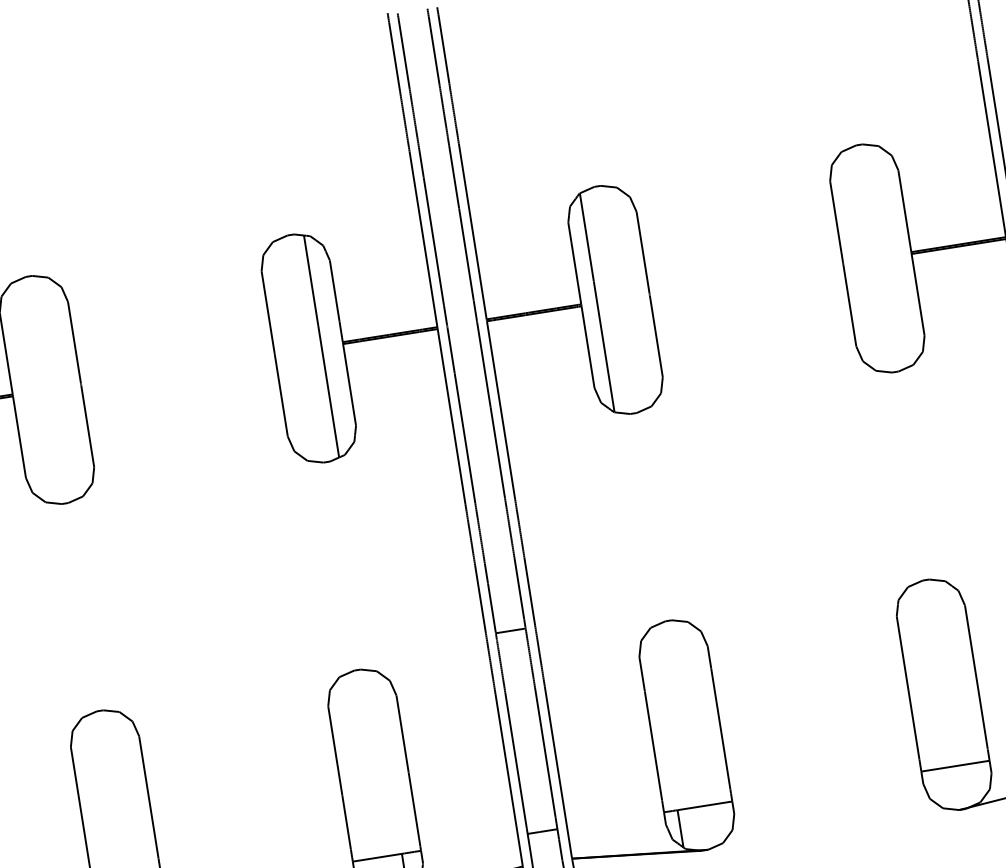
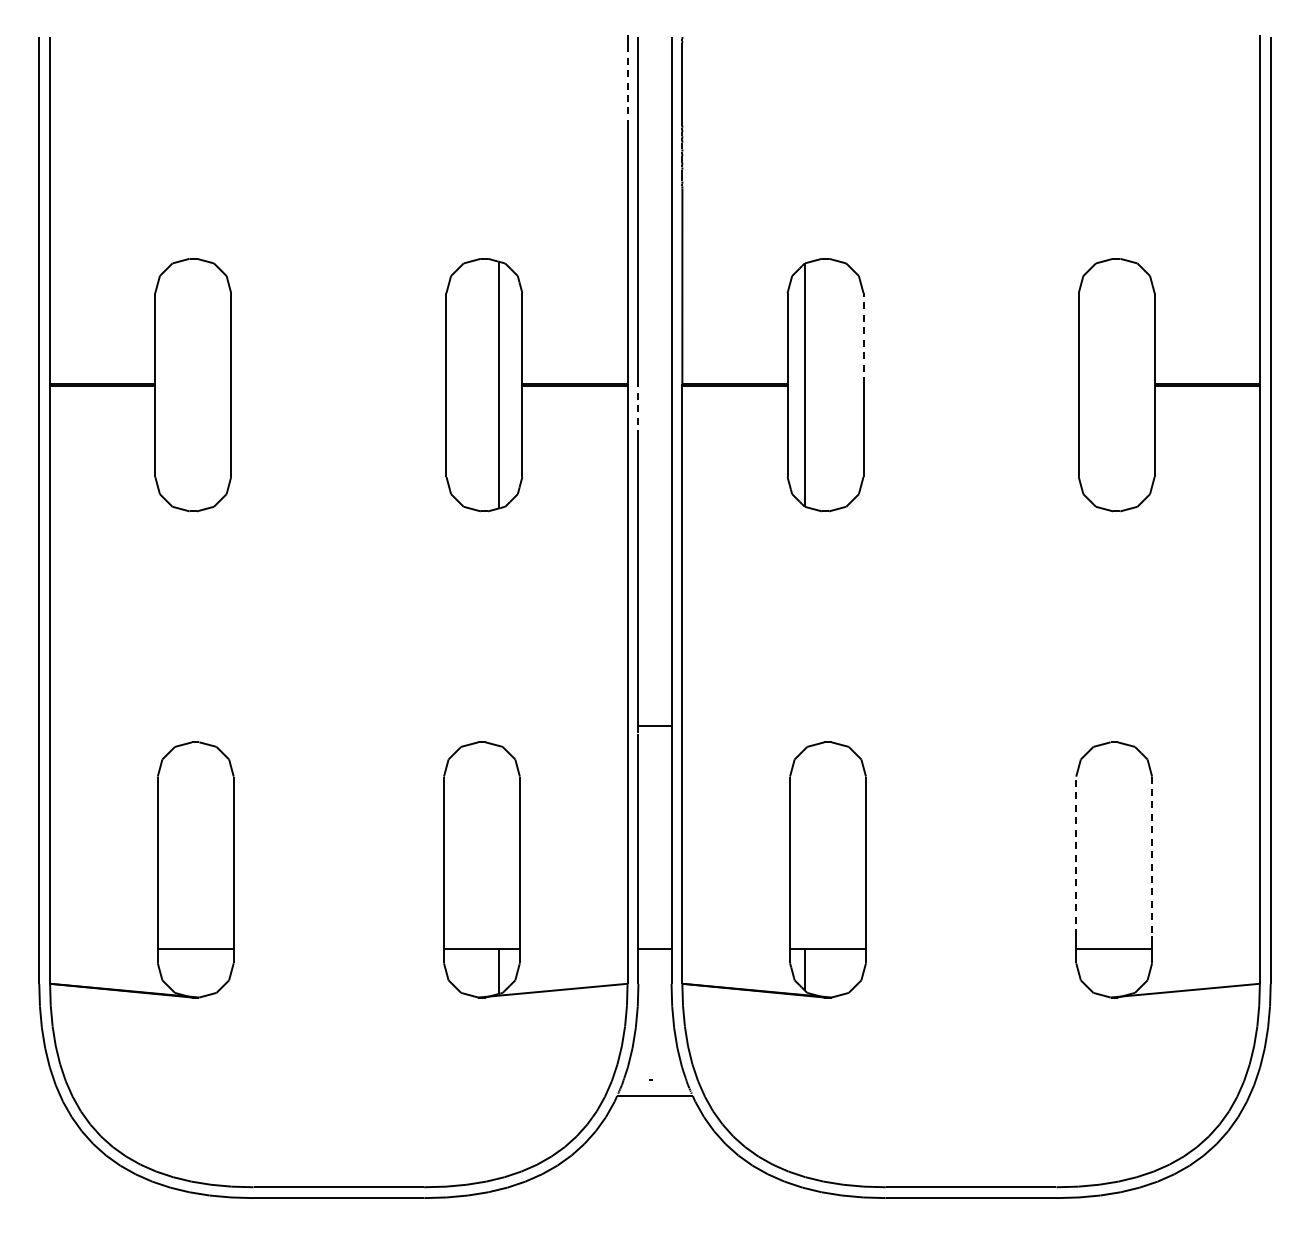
line: (394, 56) -> (627, 83), solid -> dashed
line: (643, 252) -> (863, 338), solid -> dashed
line: (451, 350) -> (638, 411), solid -> dashed
line: (976, 677) -> (1152, 856), solid -> dashed
line: (908, 688) -> (1076, 856), solid -> dashed

